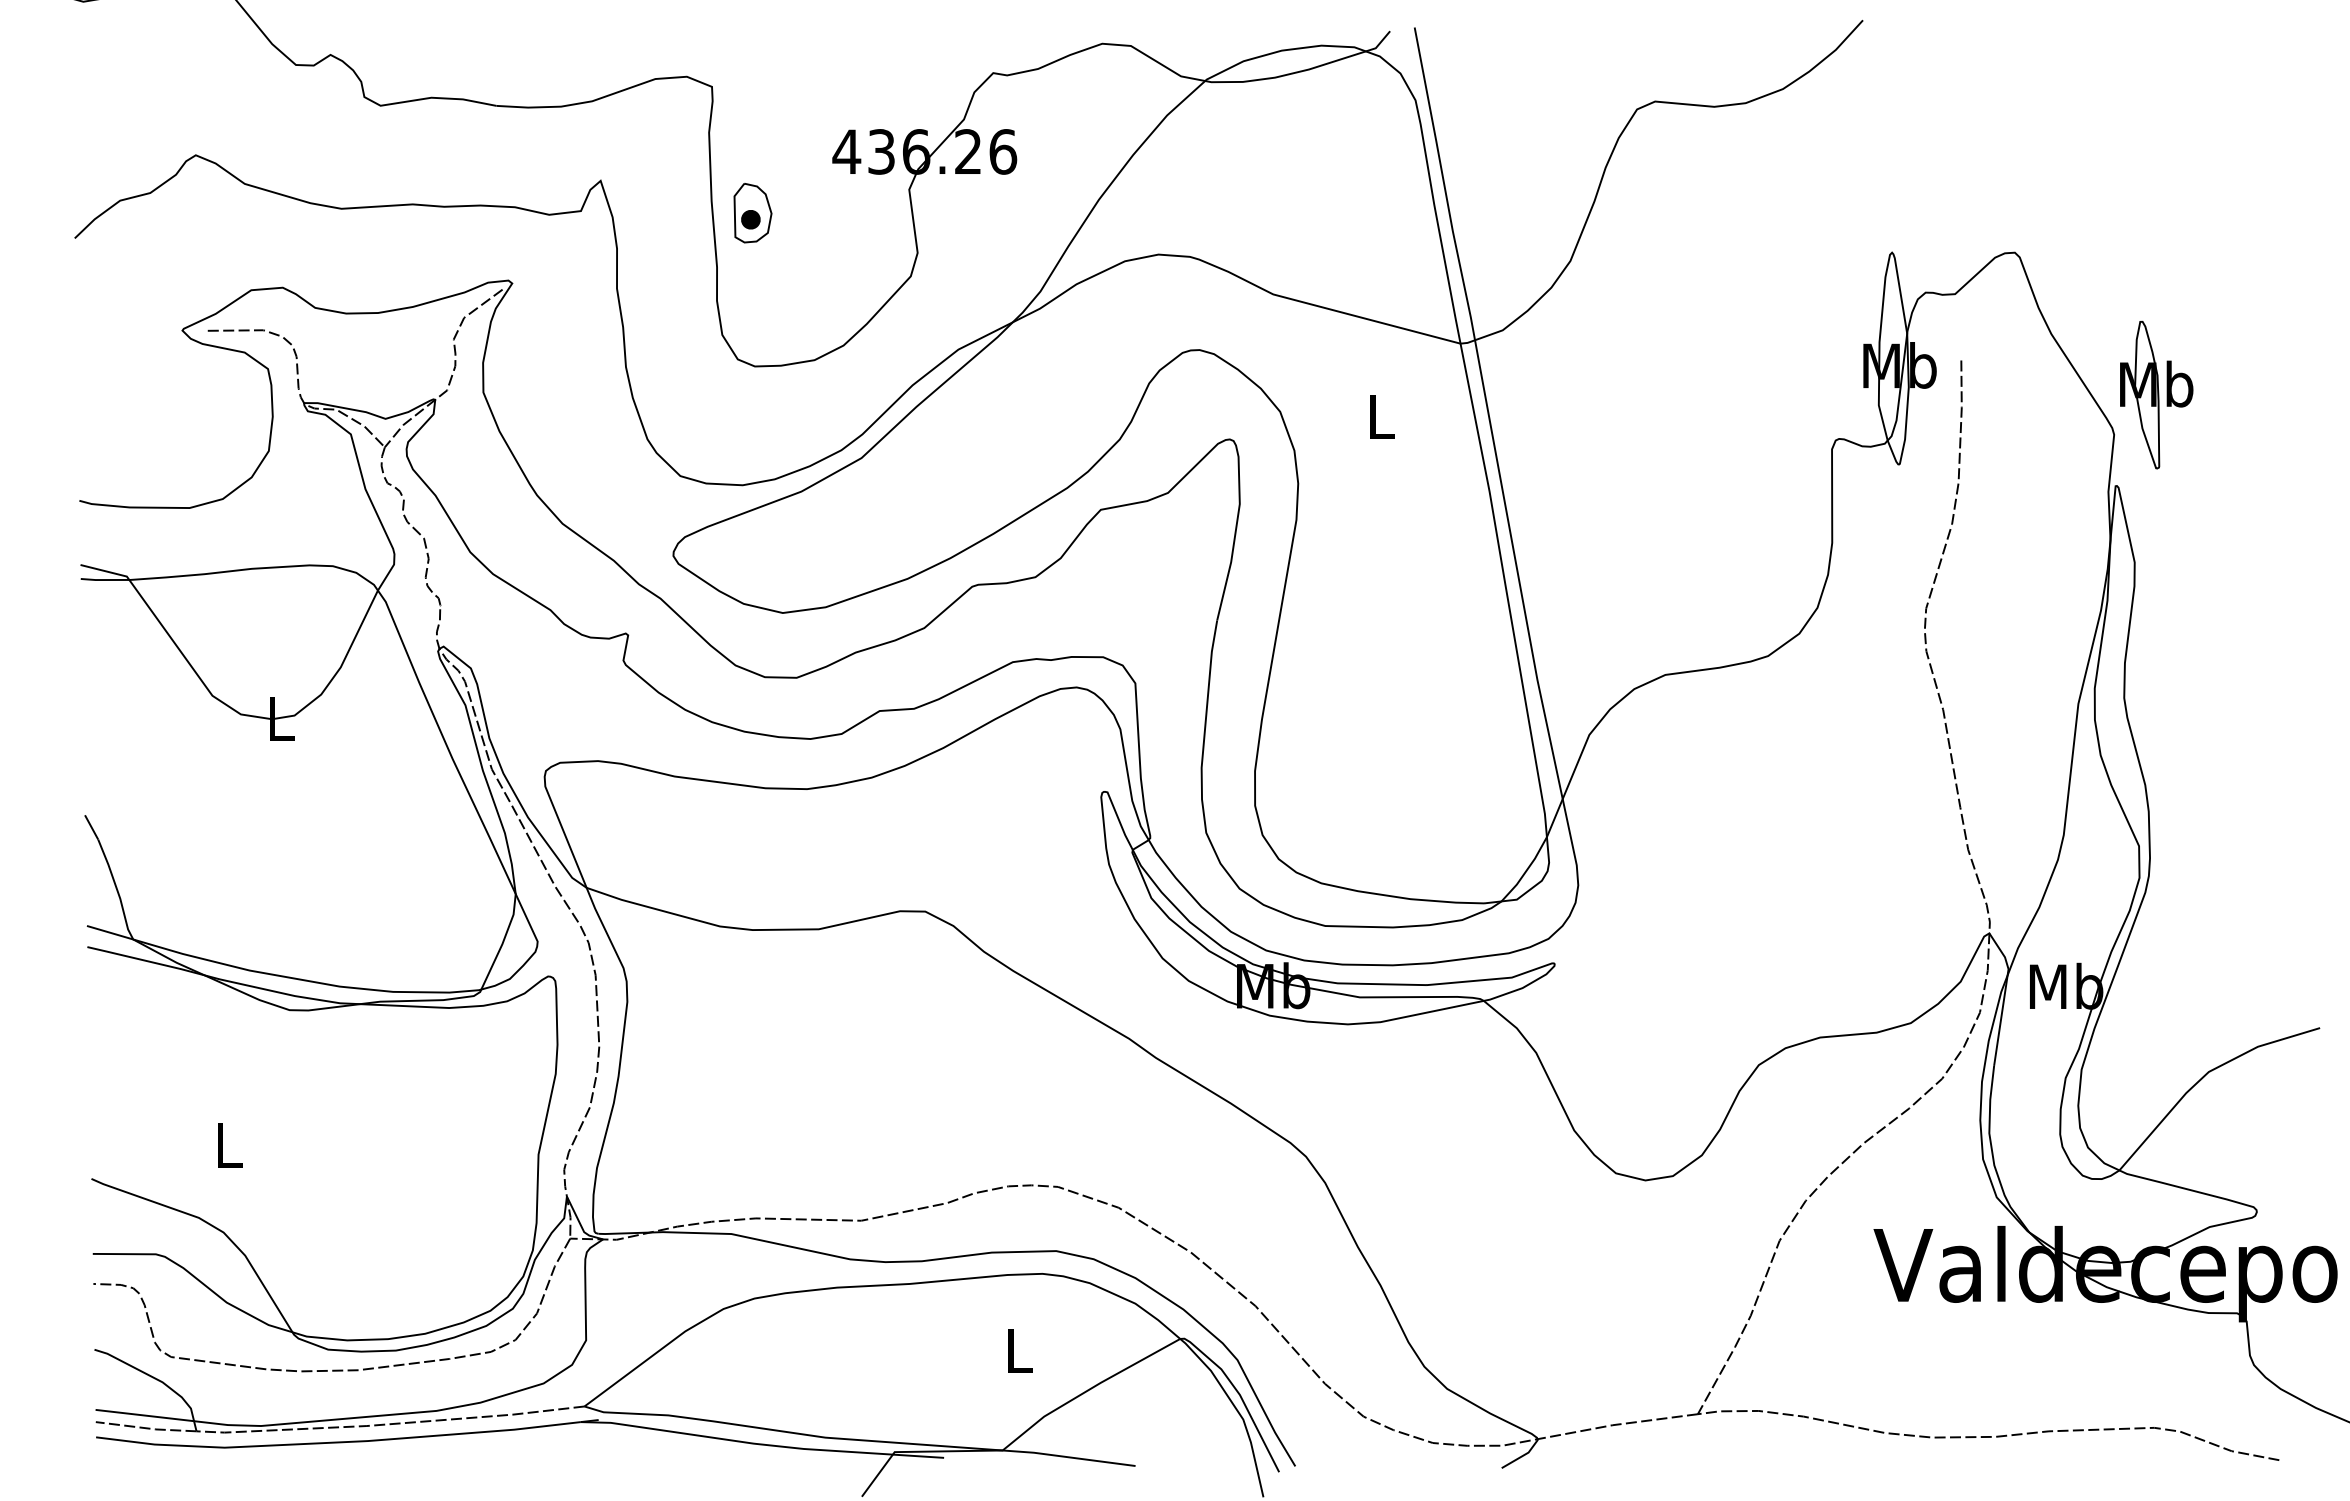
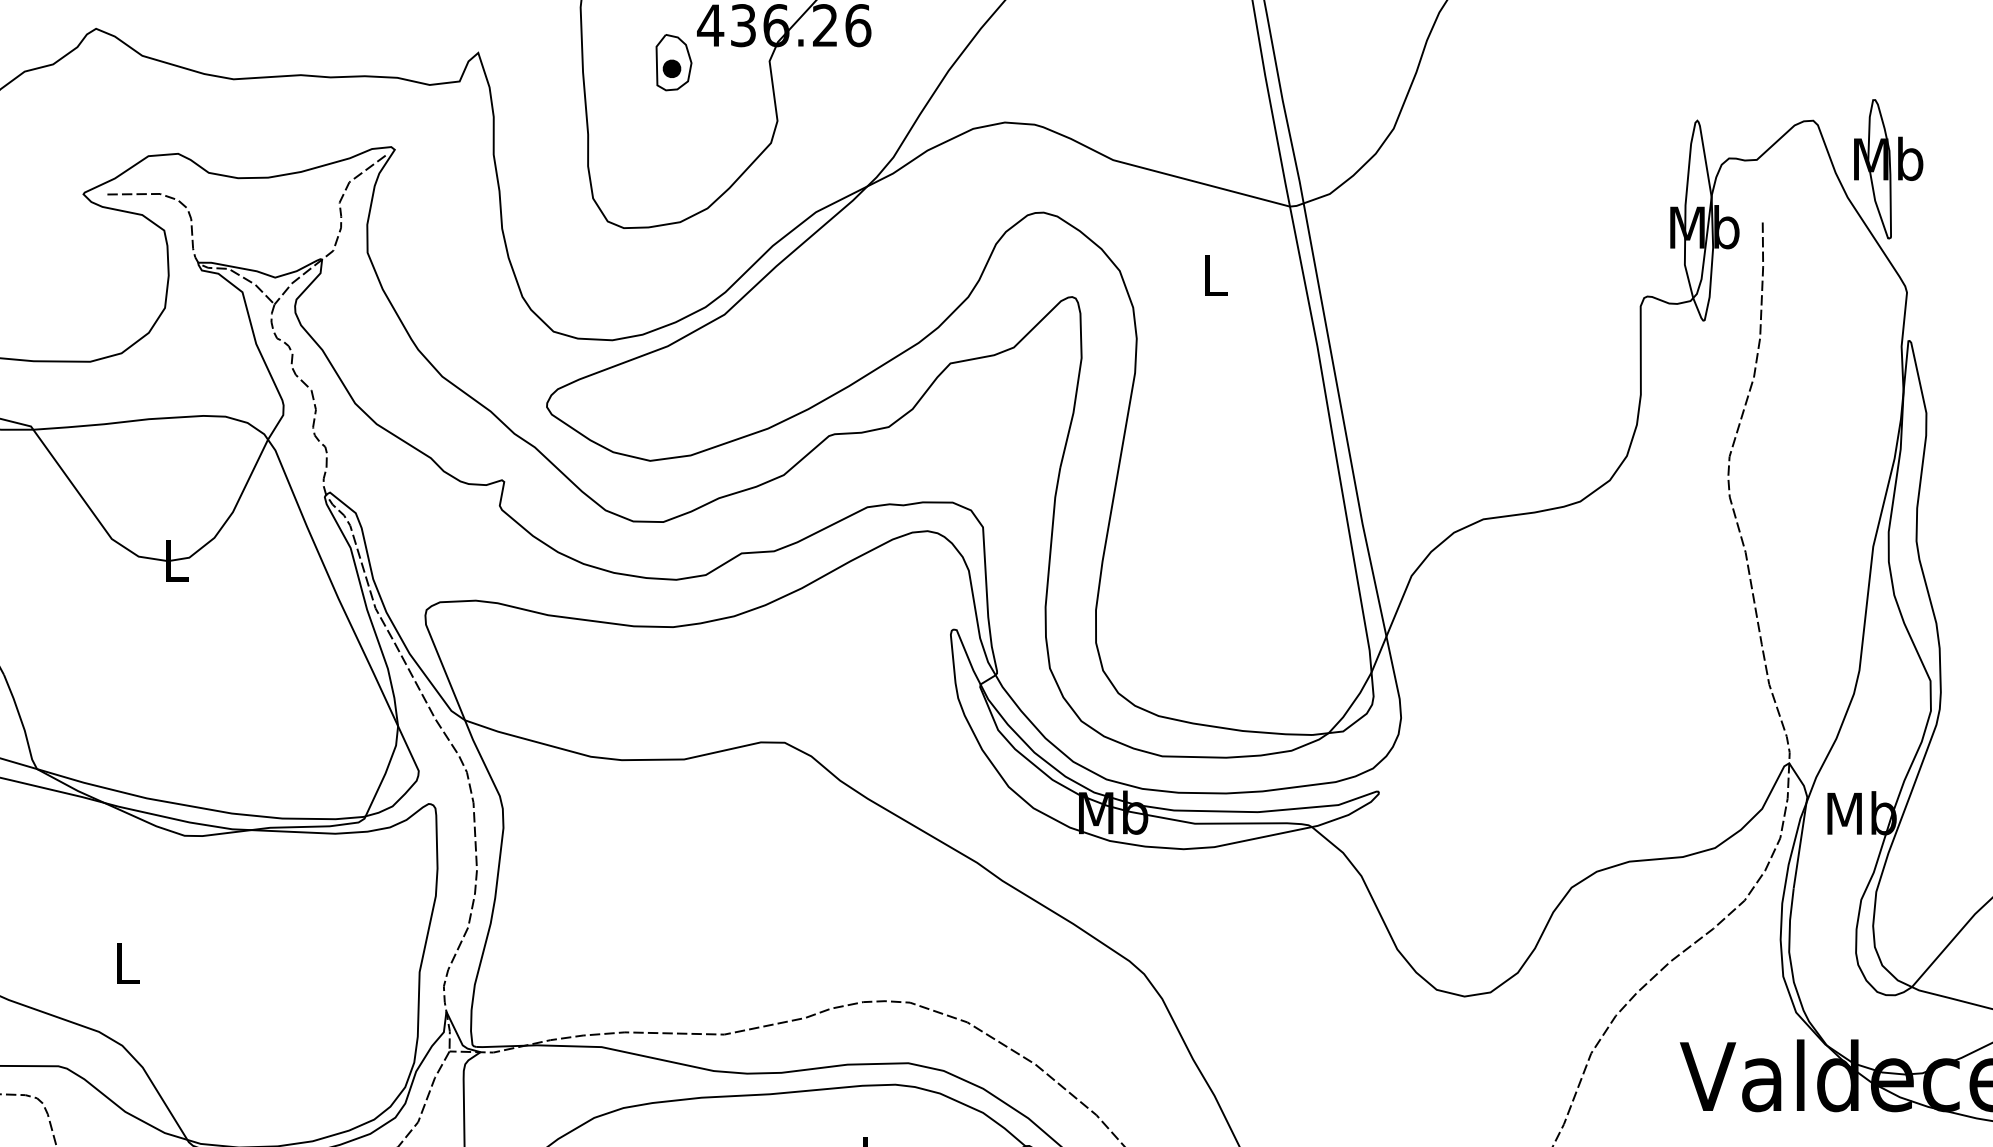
part: (752, 213) -> (673, 62), moved
part: (2156, 394) -> (1888, 168), moved

